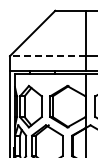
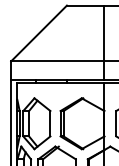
line: (47, 56) -> (57, 61), dashed -> solid

